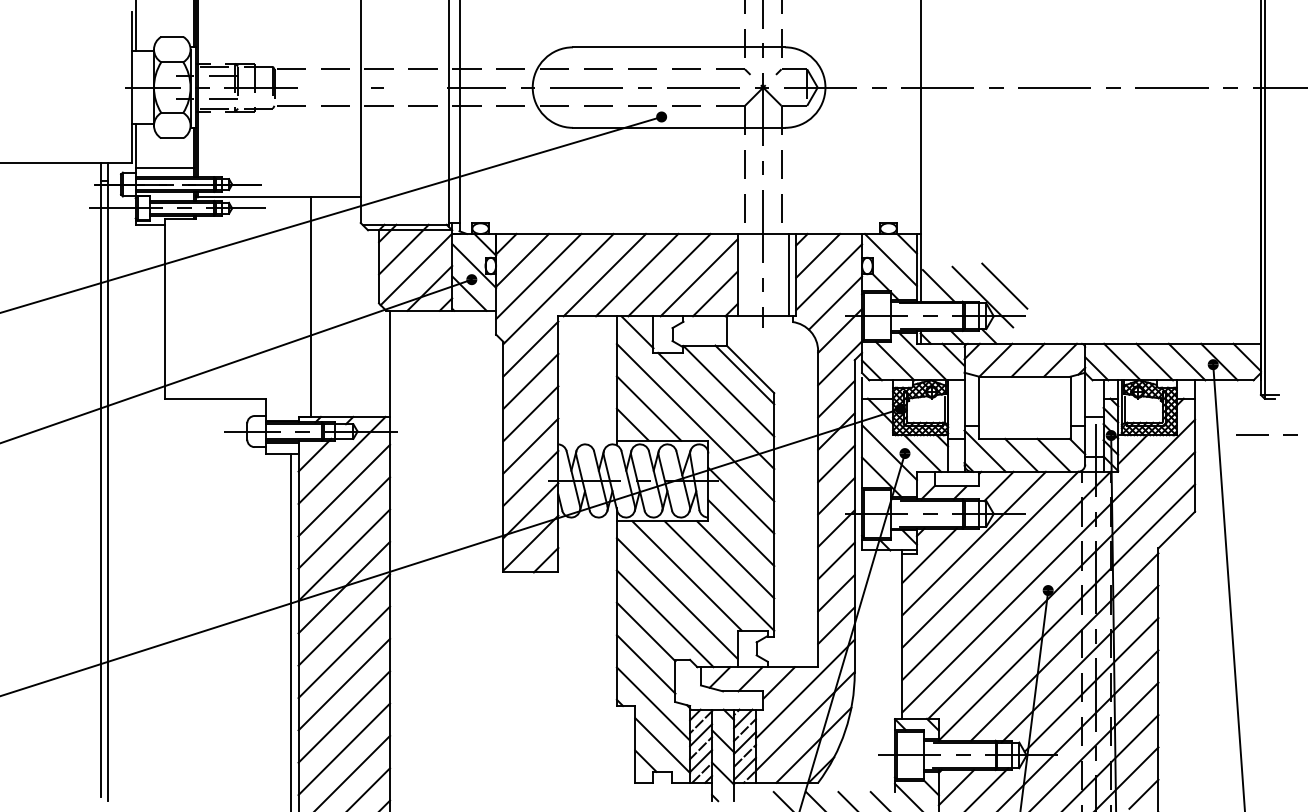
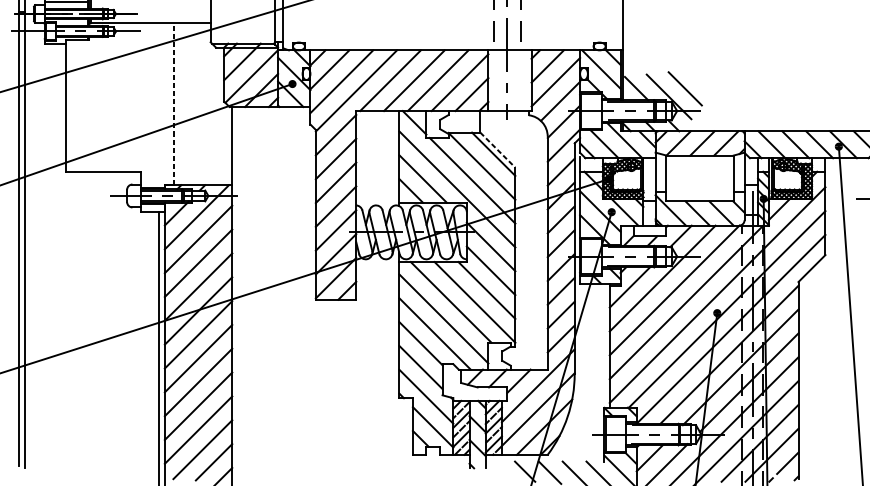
line: (788, 274) -> (525, 80), removed
line: (311, 307) -> (174, 104), solid -> dashed
line: (750, 369) -> (497, 150), solid -> dashed

